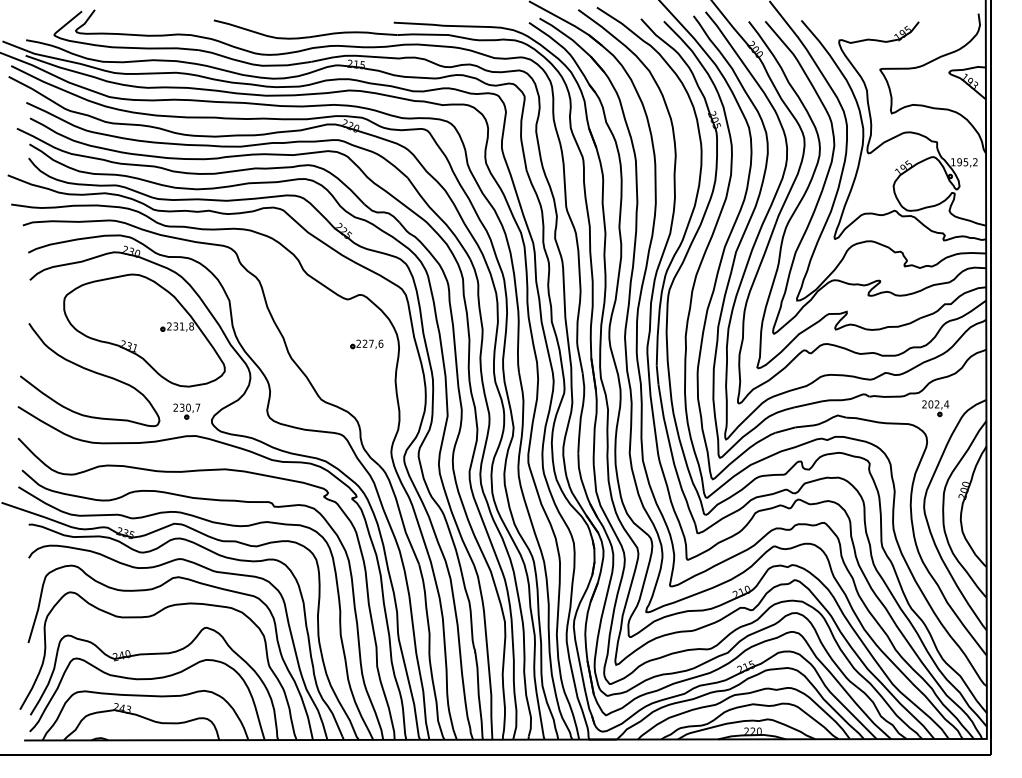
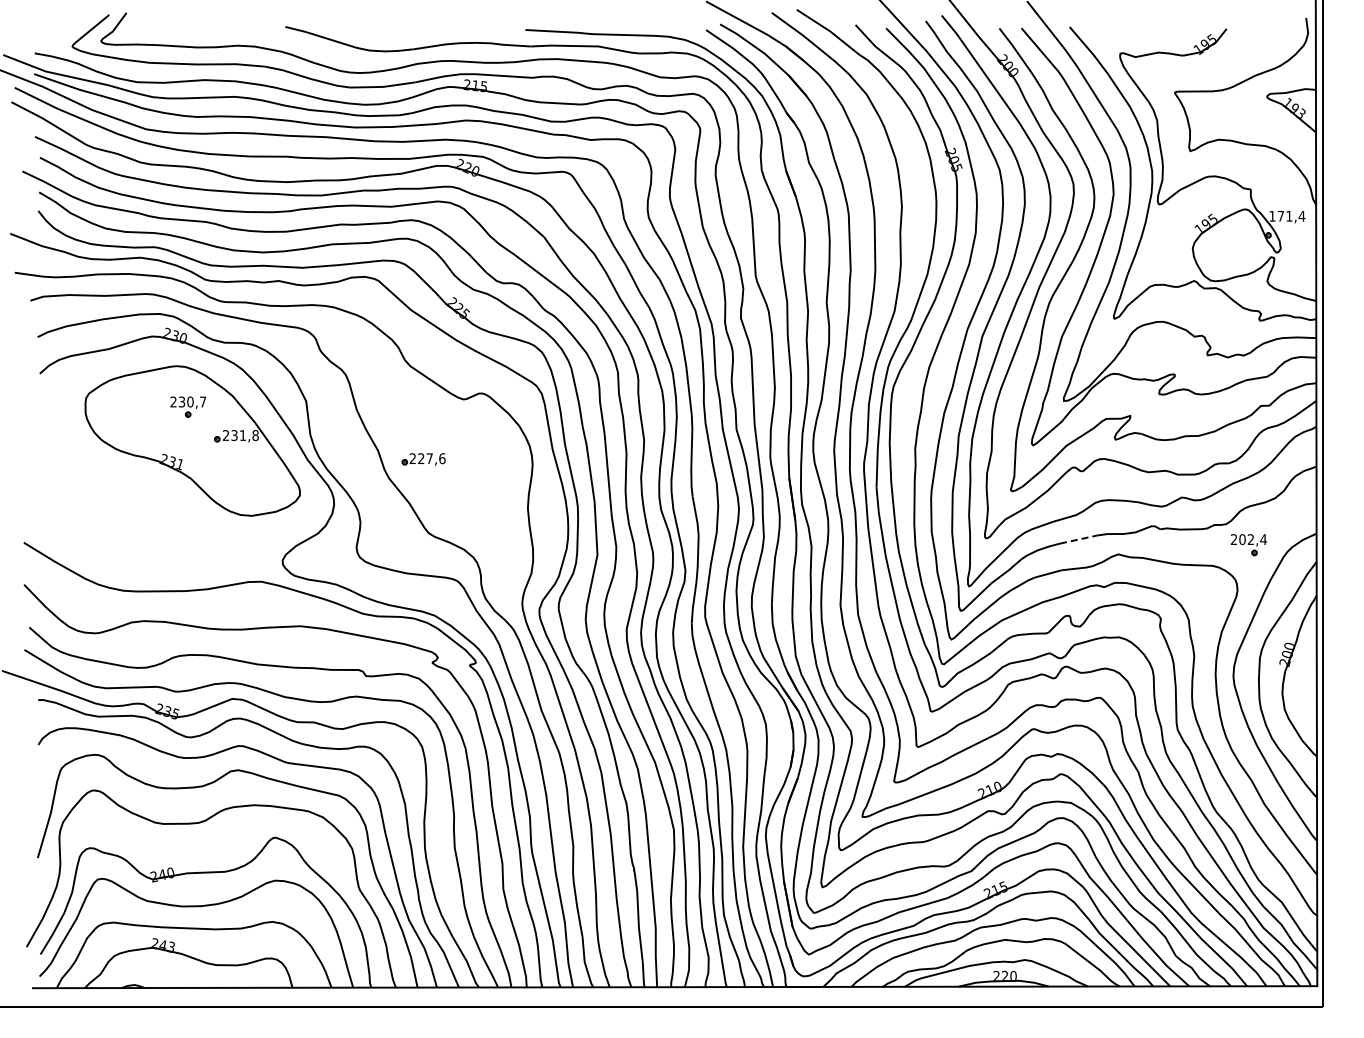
text: (967, 161) -> (1291, 215), 195,2 -> 171,4
part: (366, 344) -> (423, 459), moved
curve: (91, 372) -> (122, 496), removed
line: (808, 404) -> (1079, 539), solid -> dashed
part: (187, 411) -> (188, 406), moved

